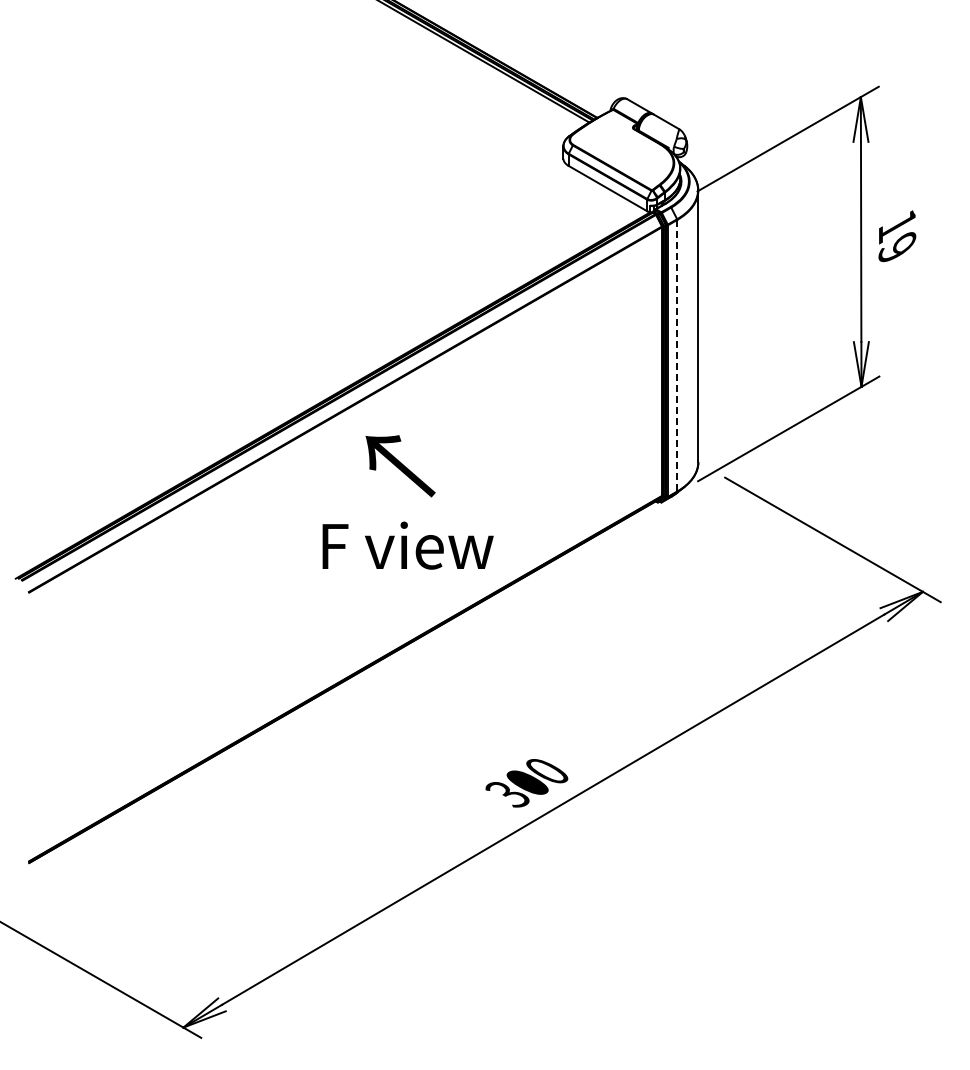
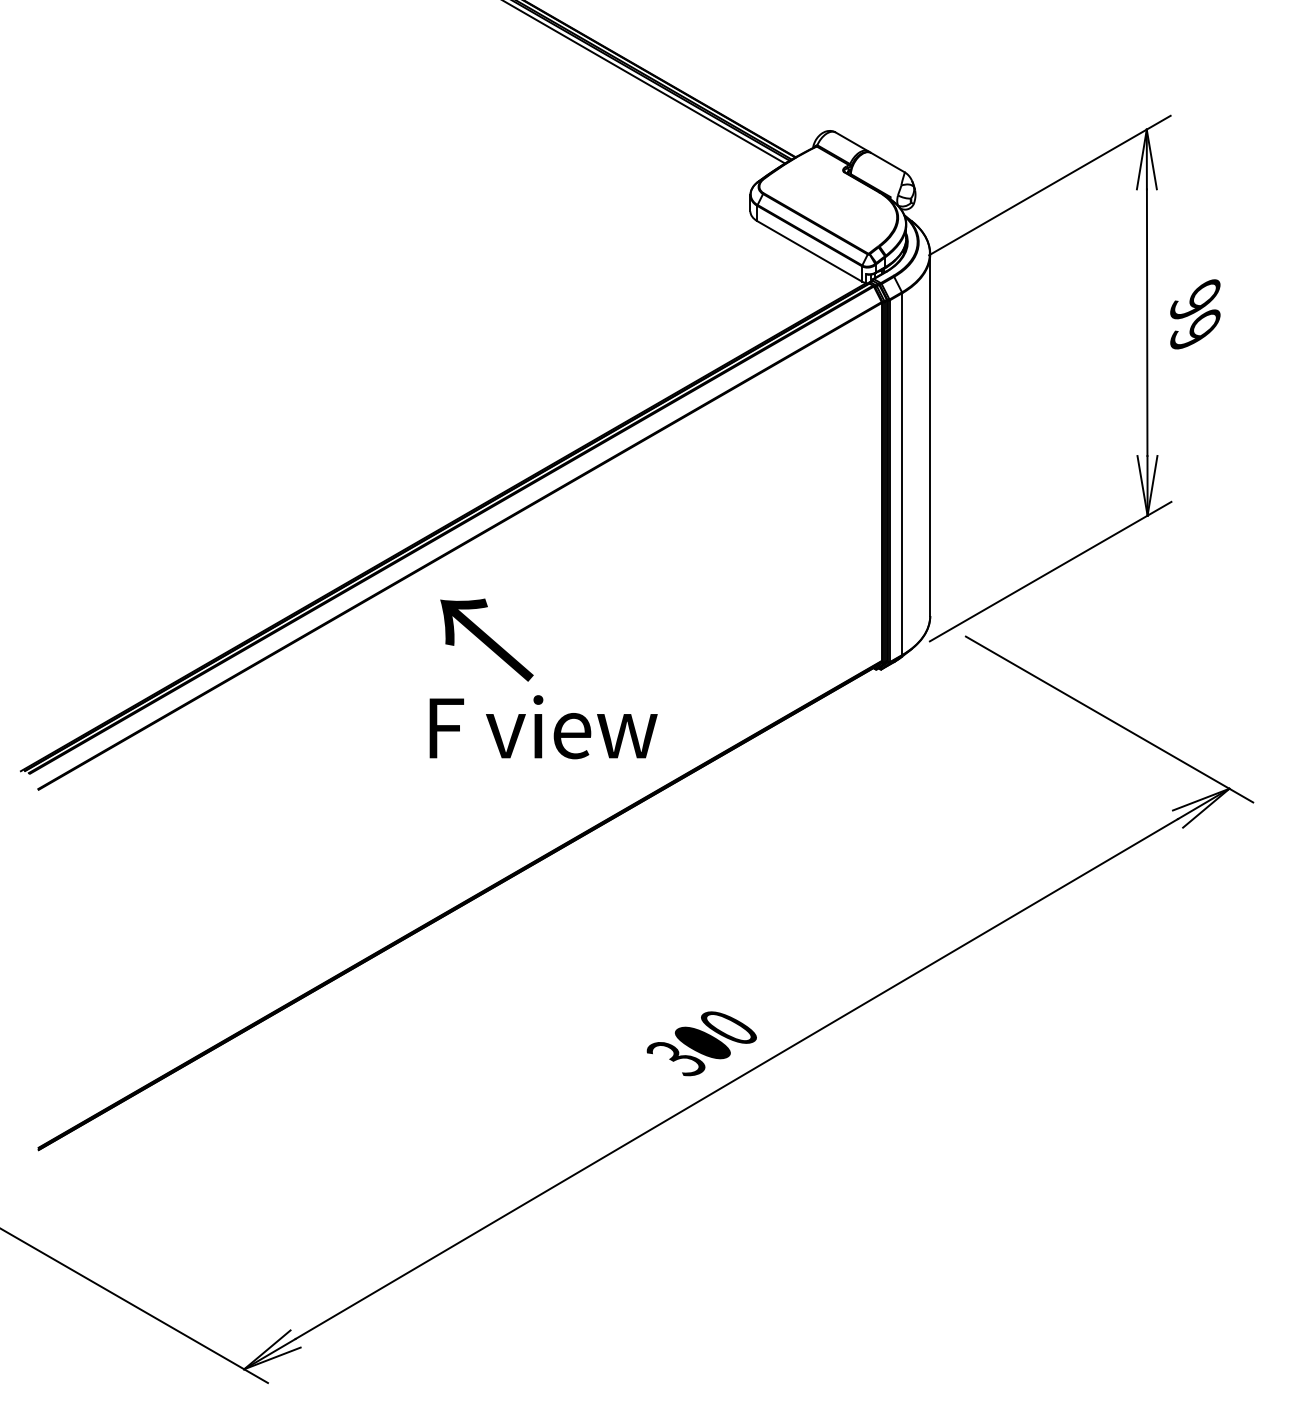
text: (897, 226) -> (1195, 301), 19 -> 99
line: (677, 355) -> (902, 473), dashed -> solid
text: (400, 466) -> (486, 640), moved

